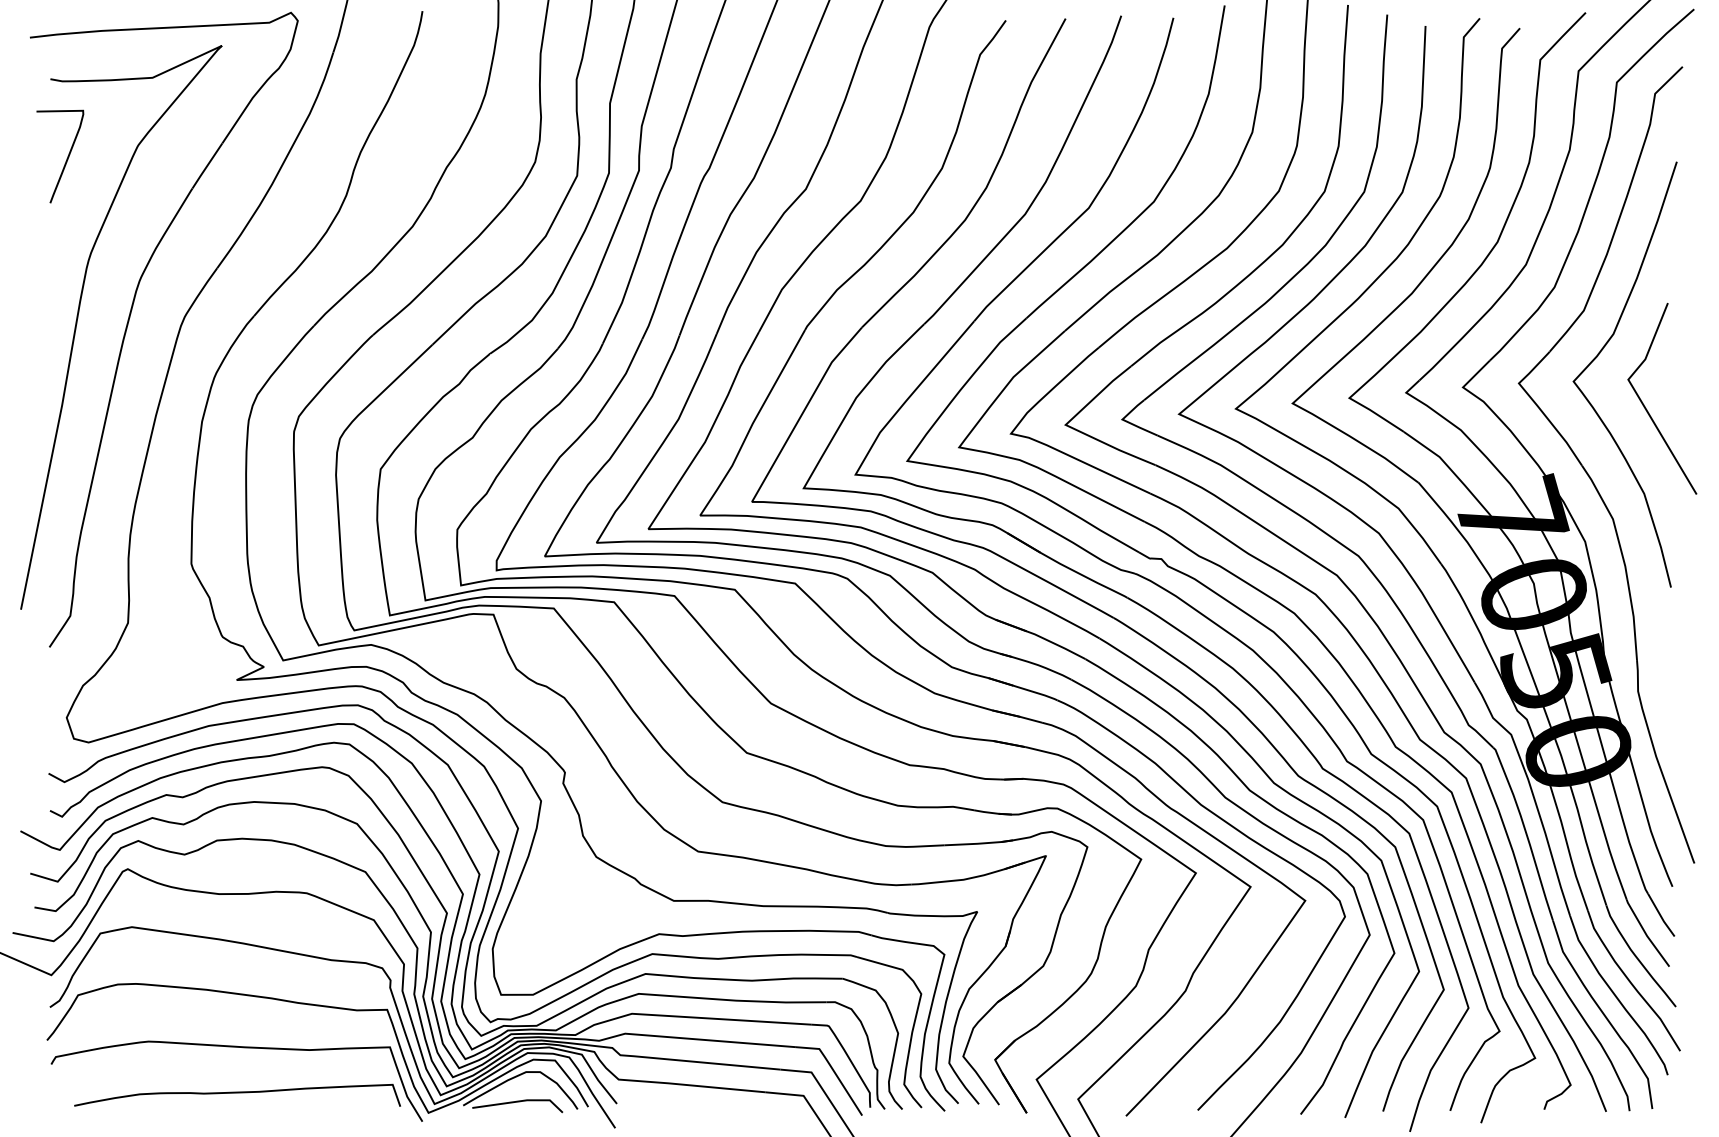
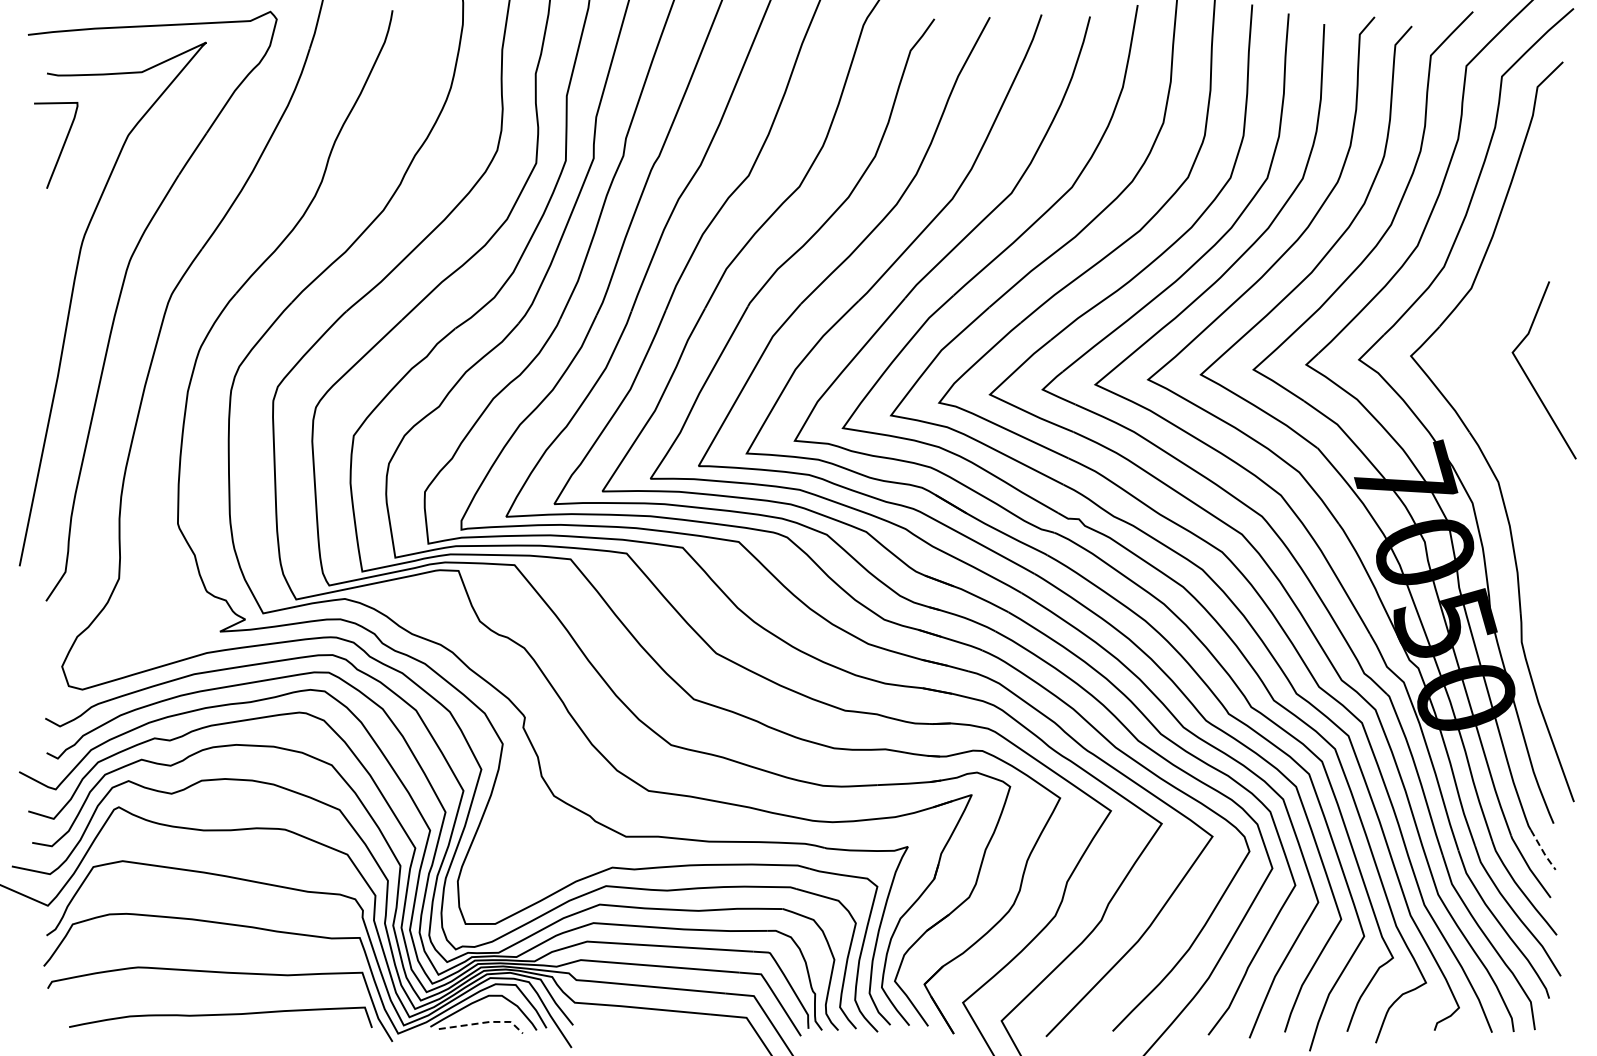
curve: (1598, 356) -> (1484, 331), removed
line: (1661, 916) -> (1543, 851), solid -> dashed
line: (521, 1100) -> (484, 1022), solid -> dashed

